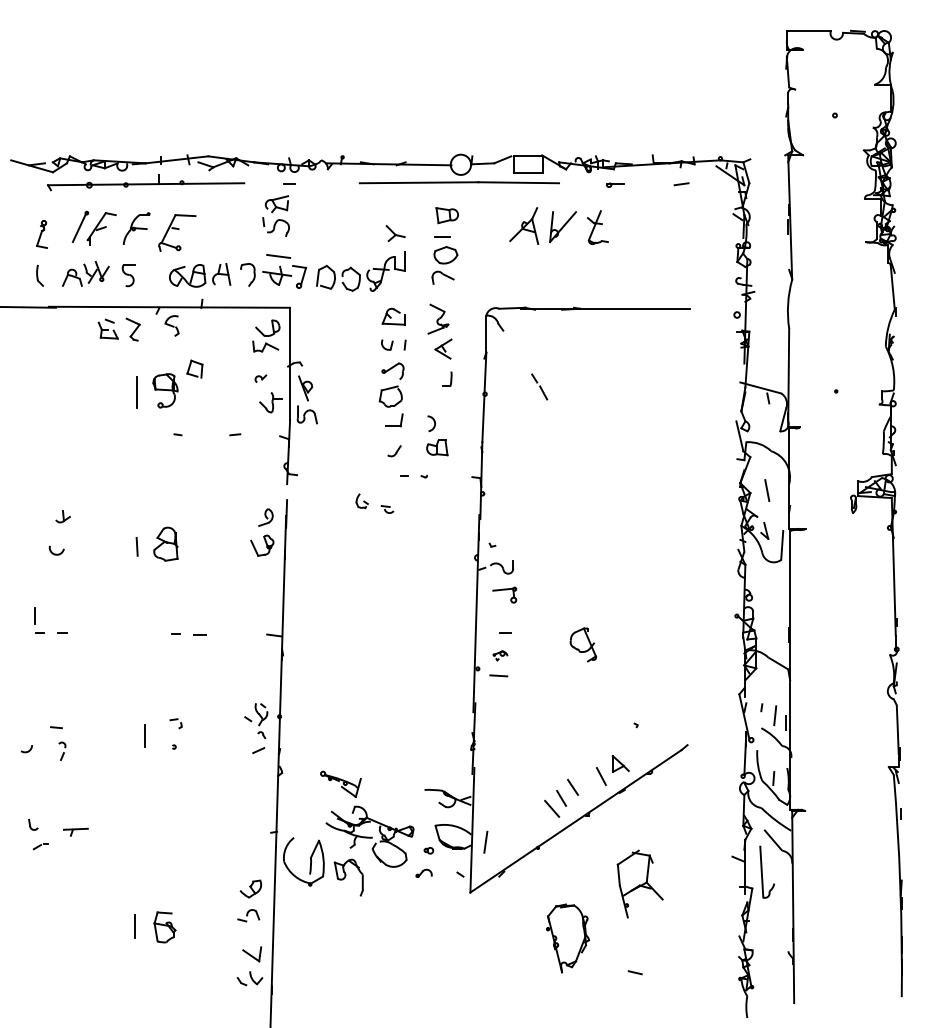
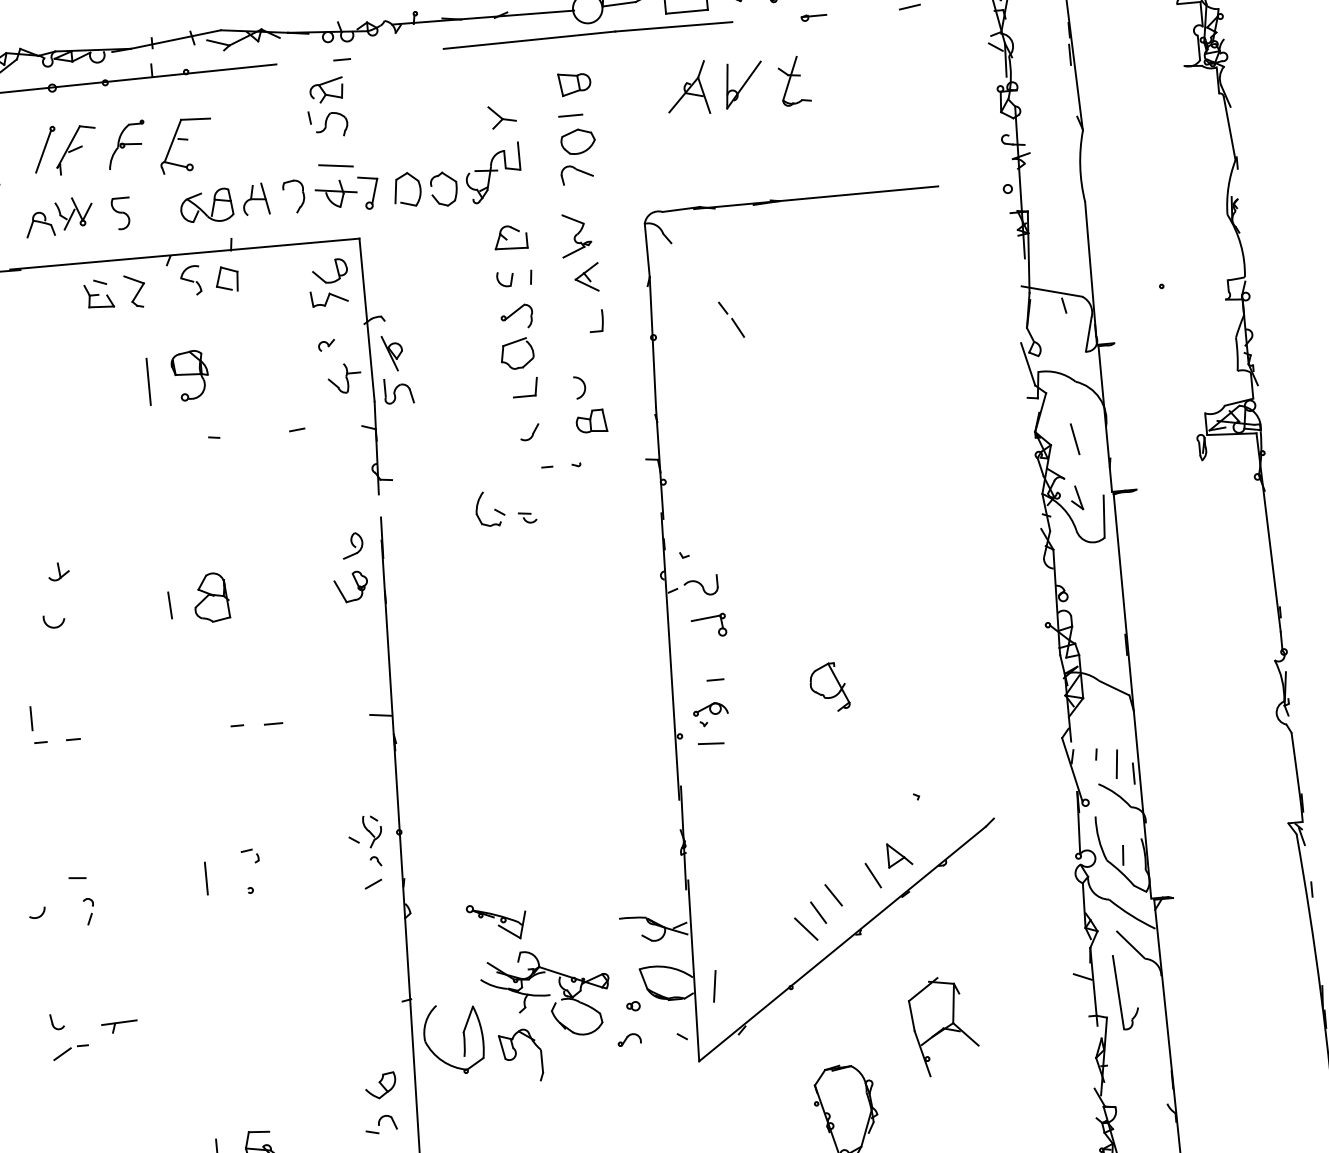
part: (194, 368) -> (226, 278), moved
part: (361, 500) -> (488, 508), size x1.67
part: (500, 655) -> (710, 713), size x1.67
part: (40, 846) -> (70, 1052), size x1.67

